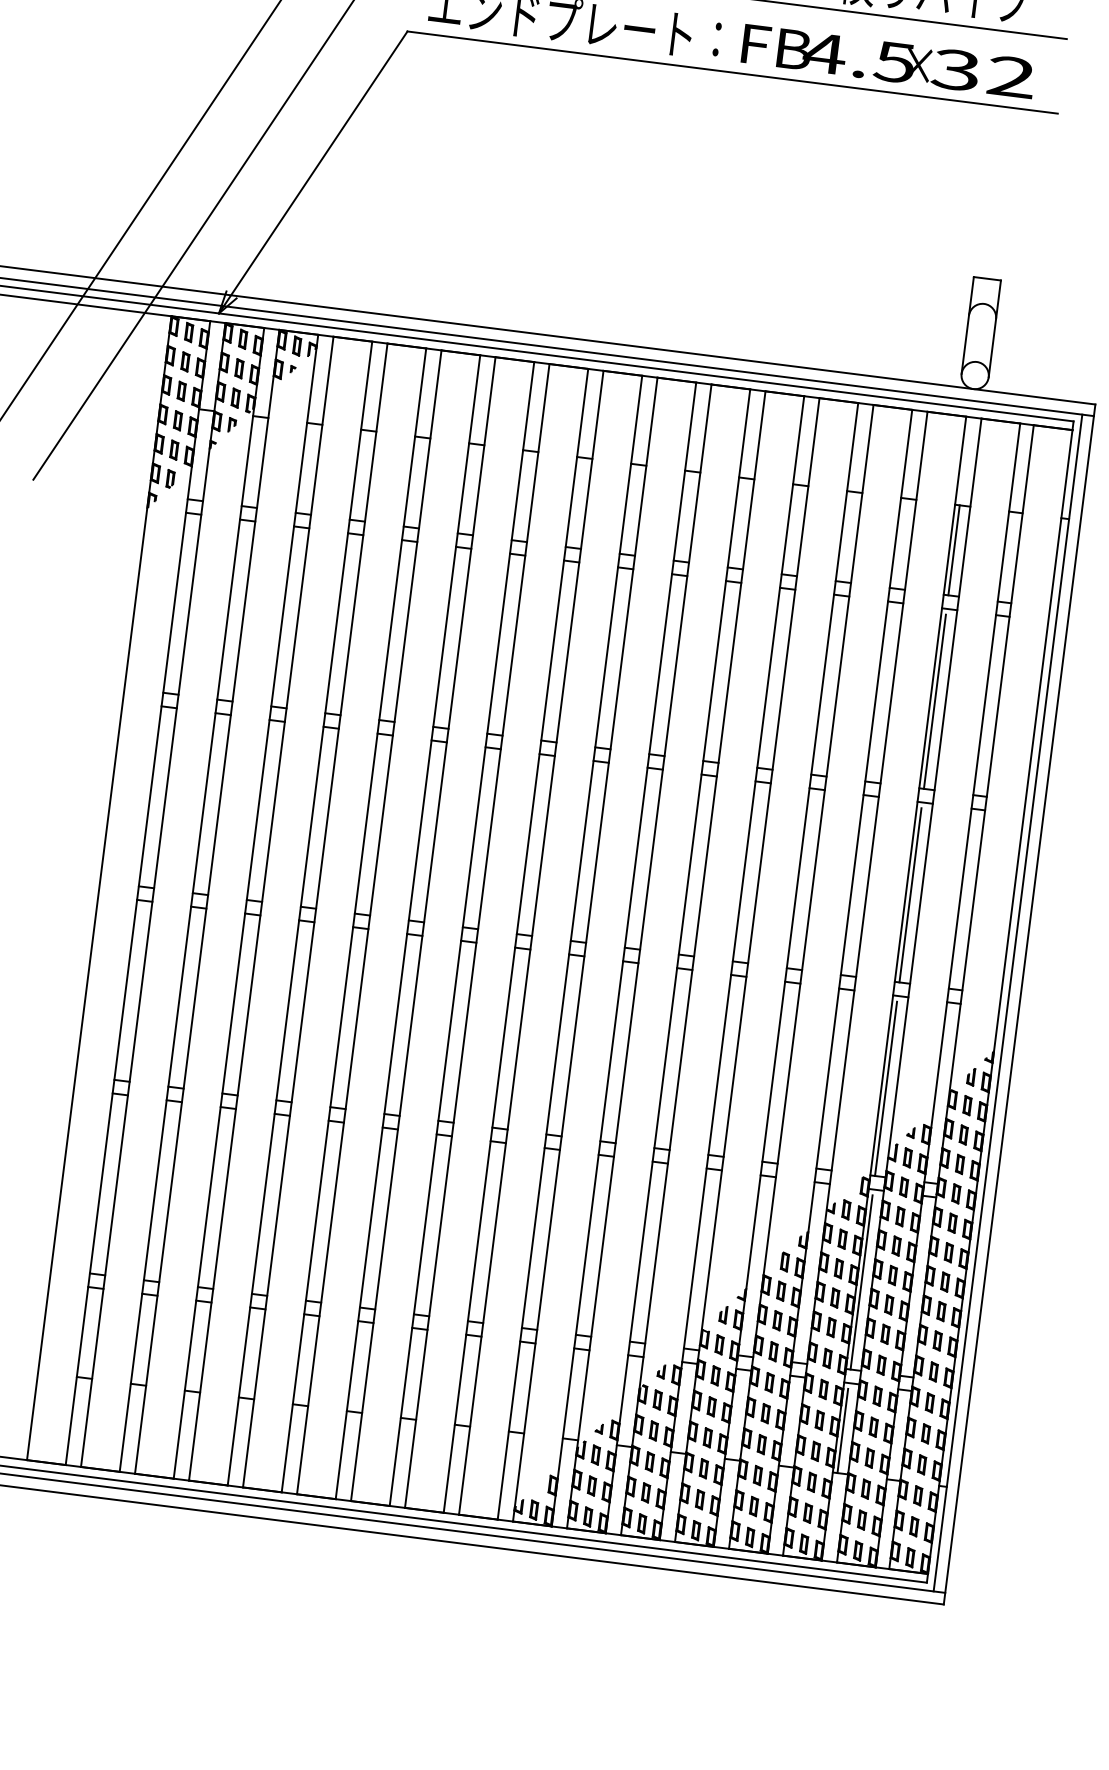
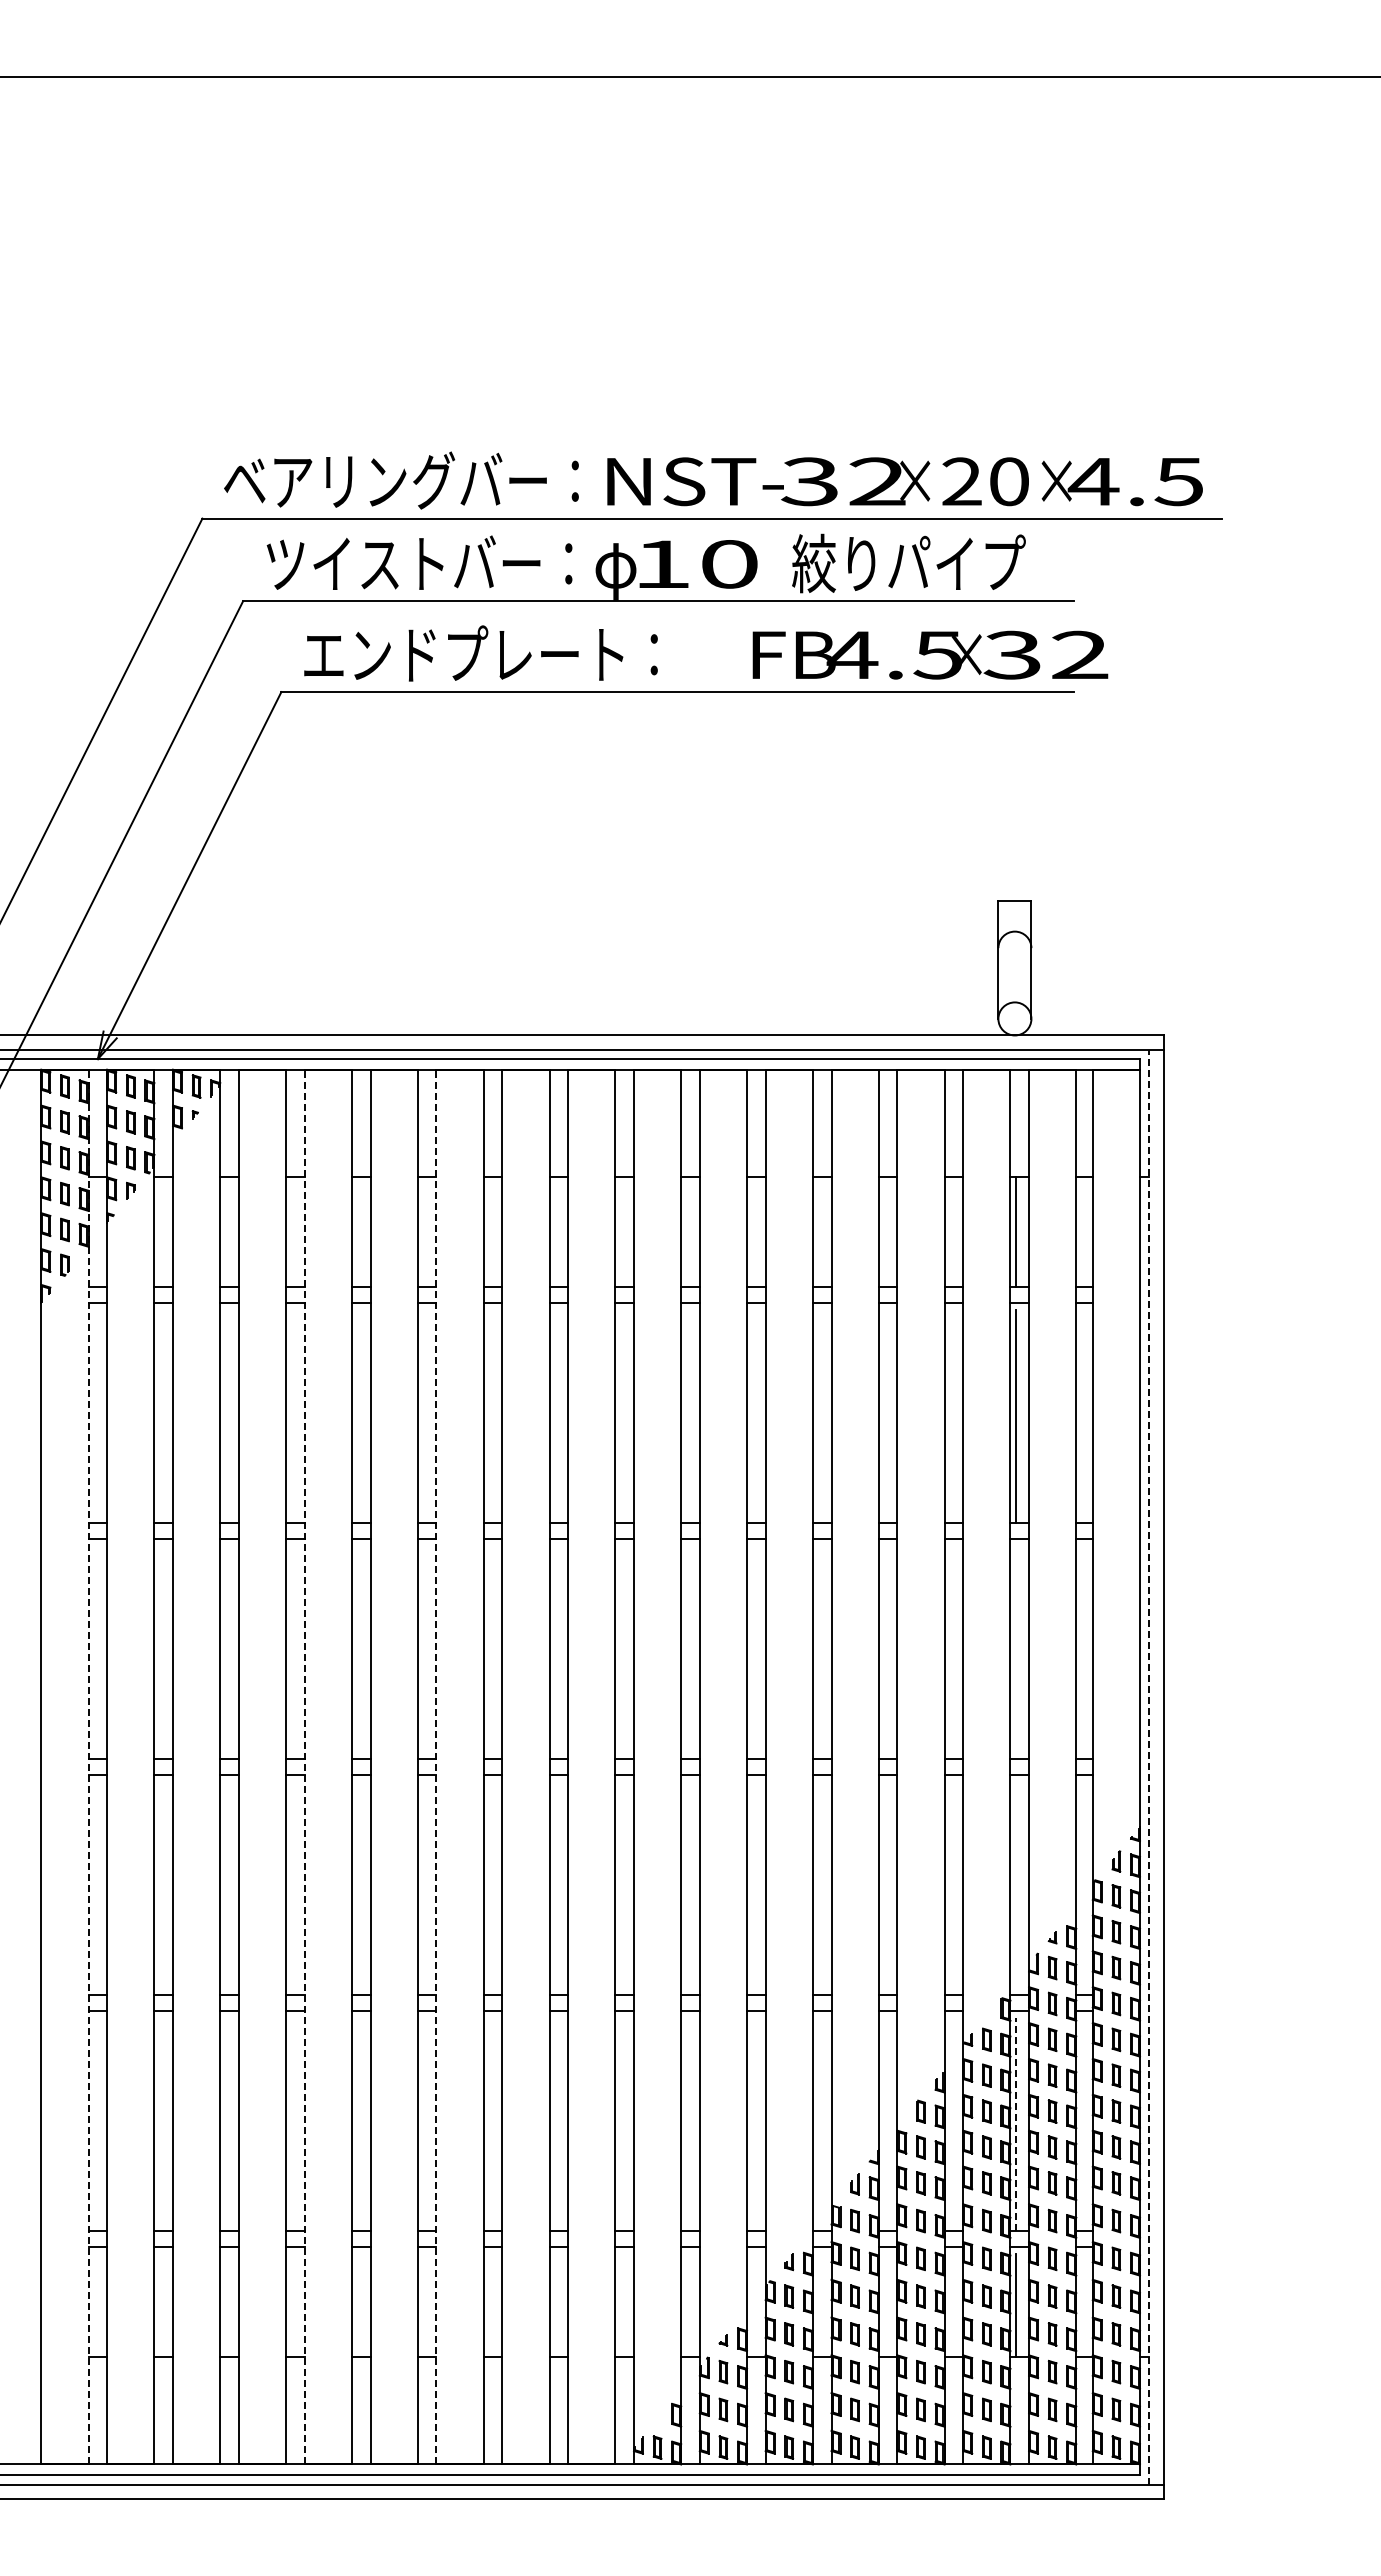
text: (888, 60) -> (930, 654), moved
line: (137, 892) -> (88, 1766), solid -> dashed
line: (910, 895) -> (1016, 1652), removed
line: (315, 915) -> (304, 1766), solid -> dashed
line: (423, 928) -> (436, 1766), solid -> dashed
line: (1008, 1002) -> (1149, 1766), solid -> dashed
line: (886, 1088) -> (1016, 1888), removed
line: (861, 1282) -> (1016, 2124), solid -> dashed

